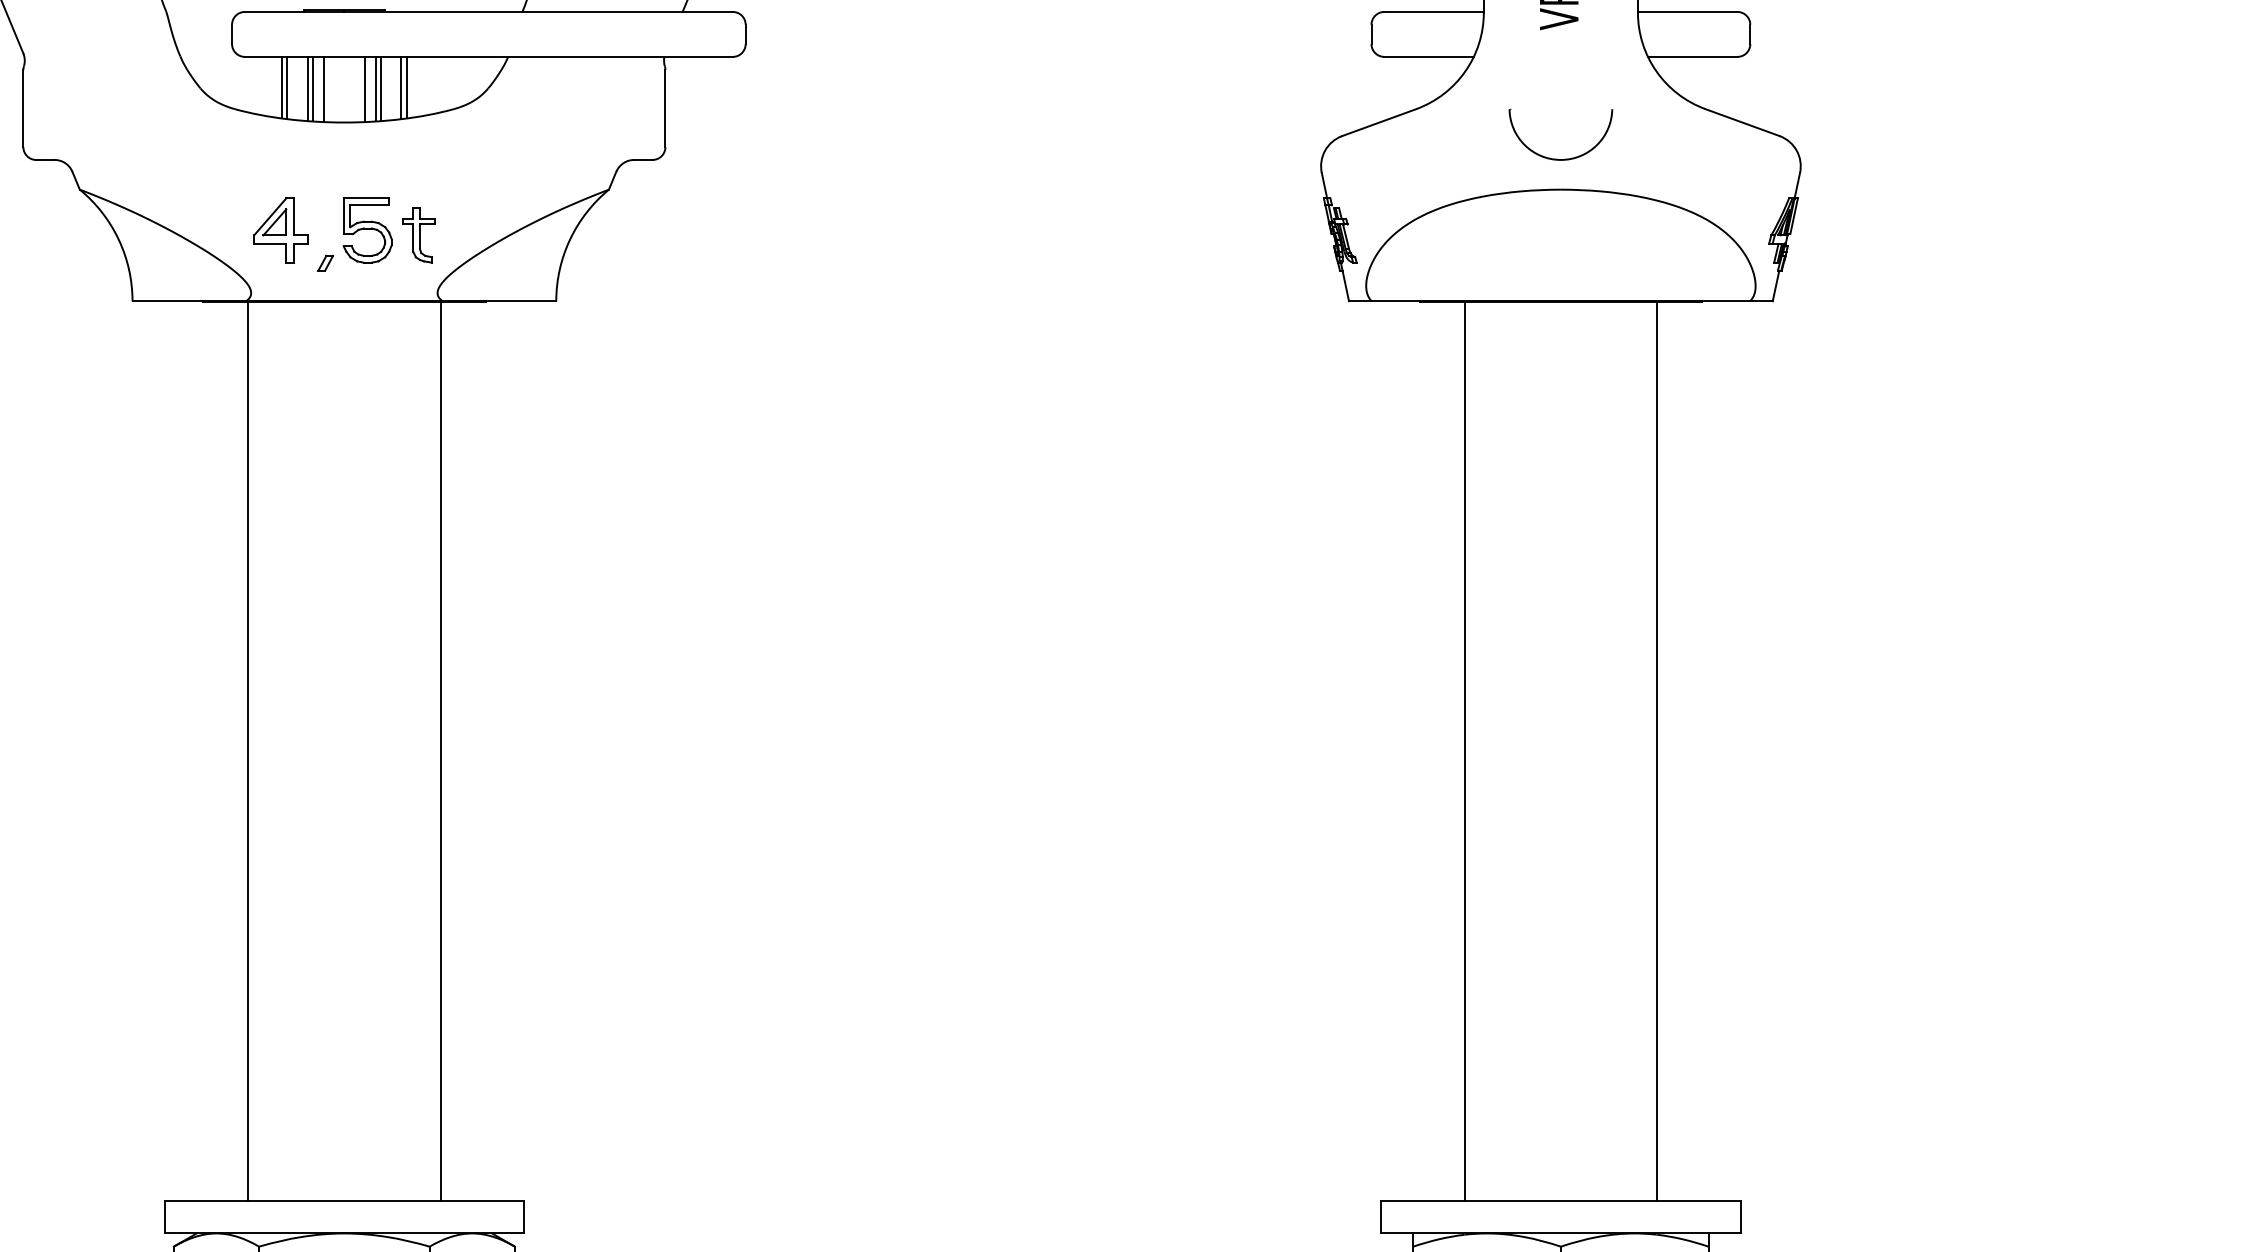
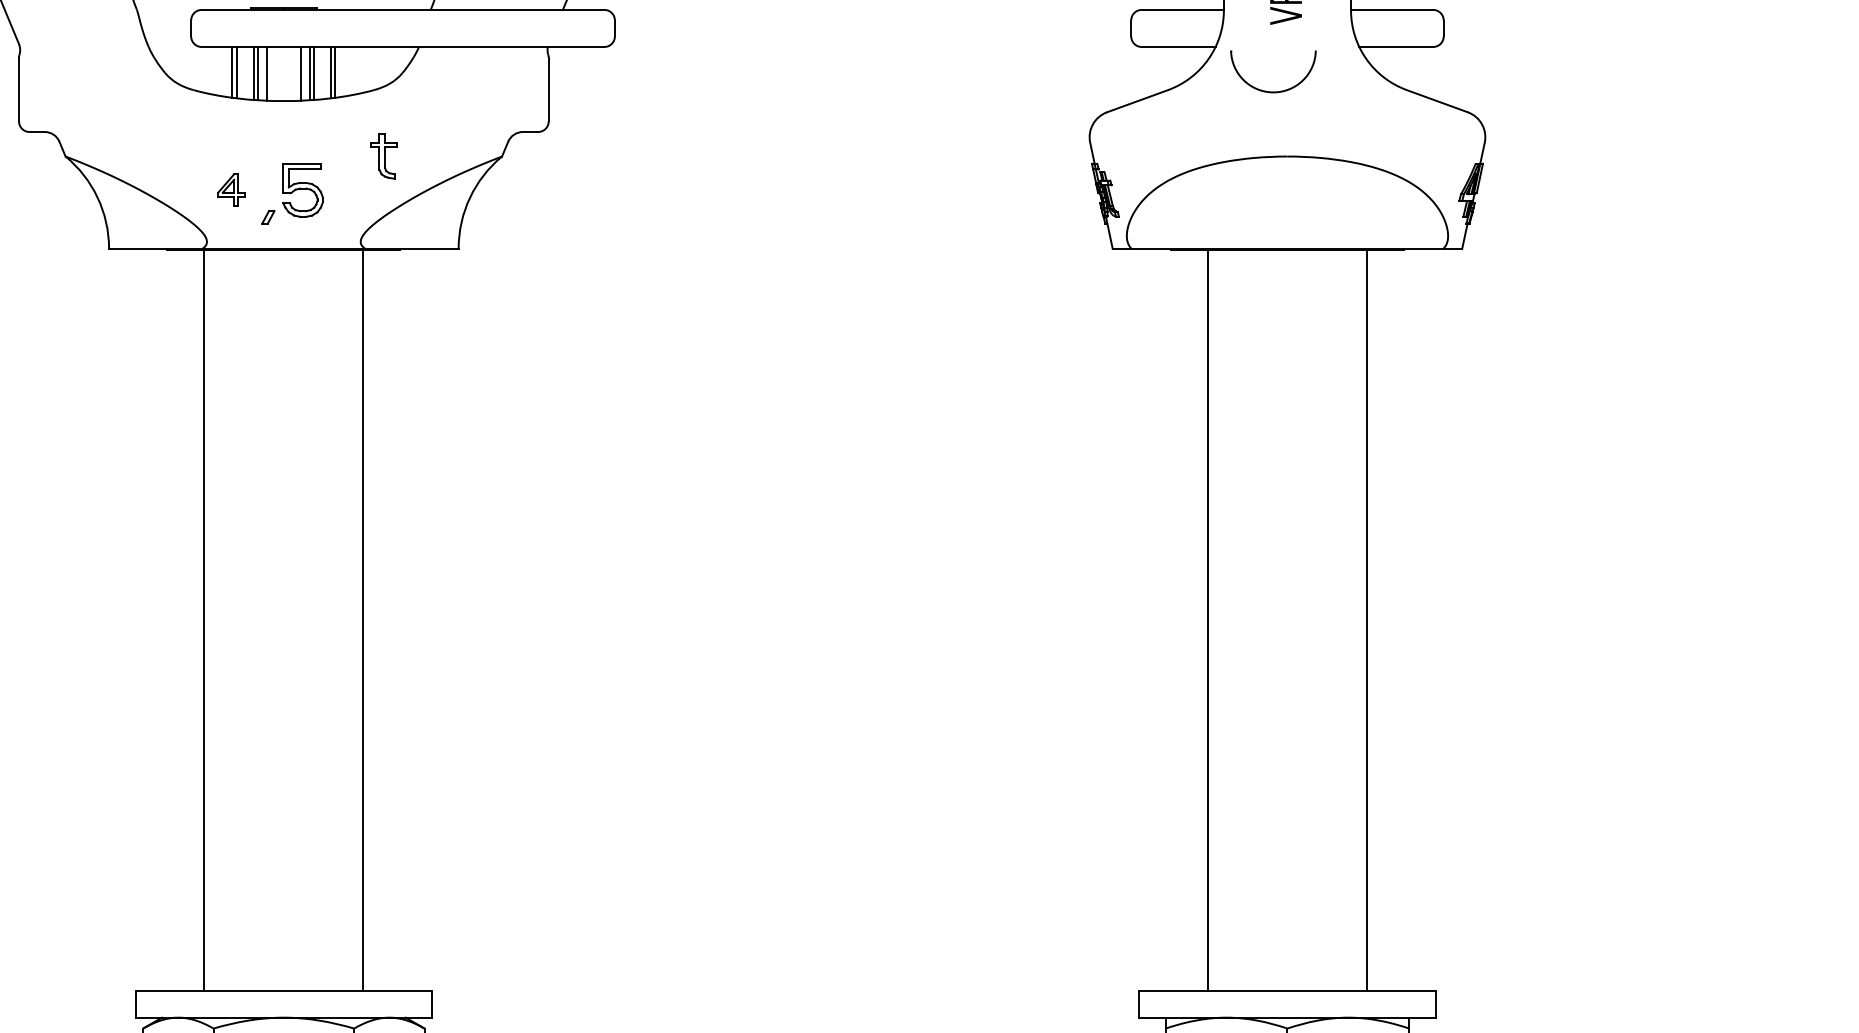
part: (1557, 158) -> (1270, 91), moved
part: (280, 230) -> (231, 190), size x0.6
part: (418, 235) -> (383, 156), moved

